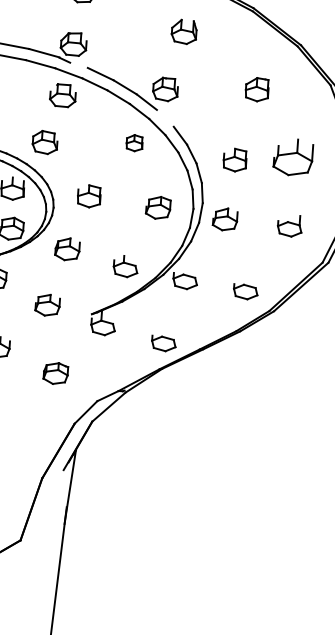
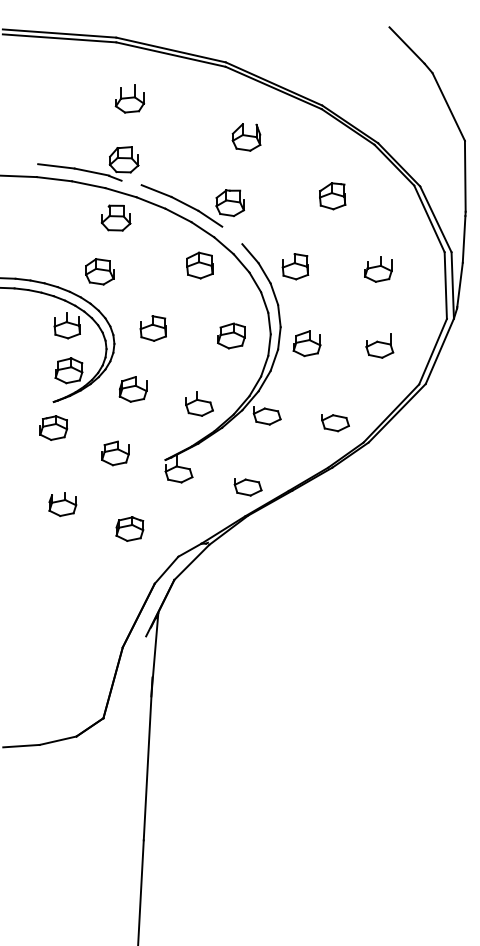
part: (134, 143) -> (199, 265), size x1.43
part: (293, 157) -> (378, 269), size x0.62
part: (235, 159) -> (295, 266), moved

